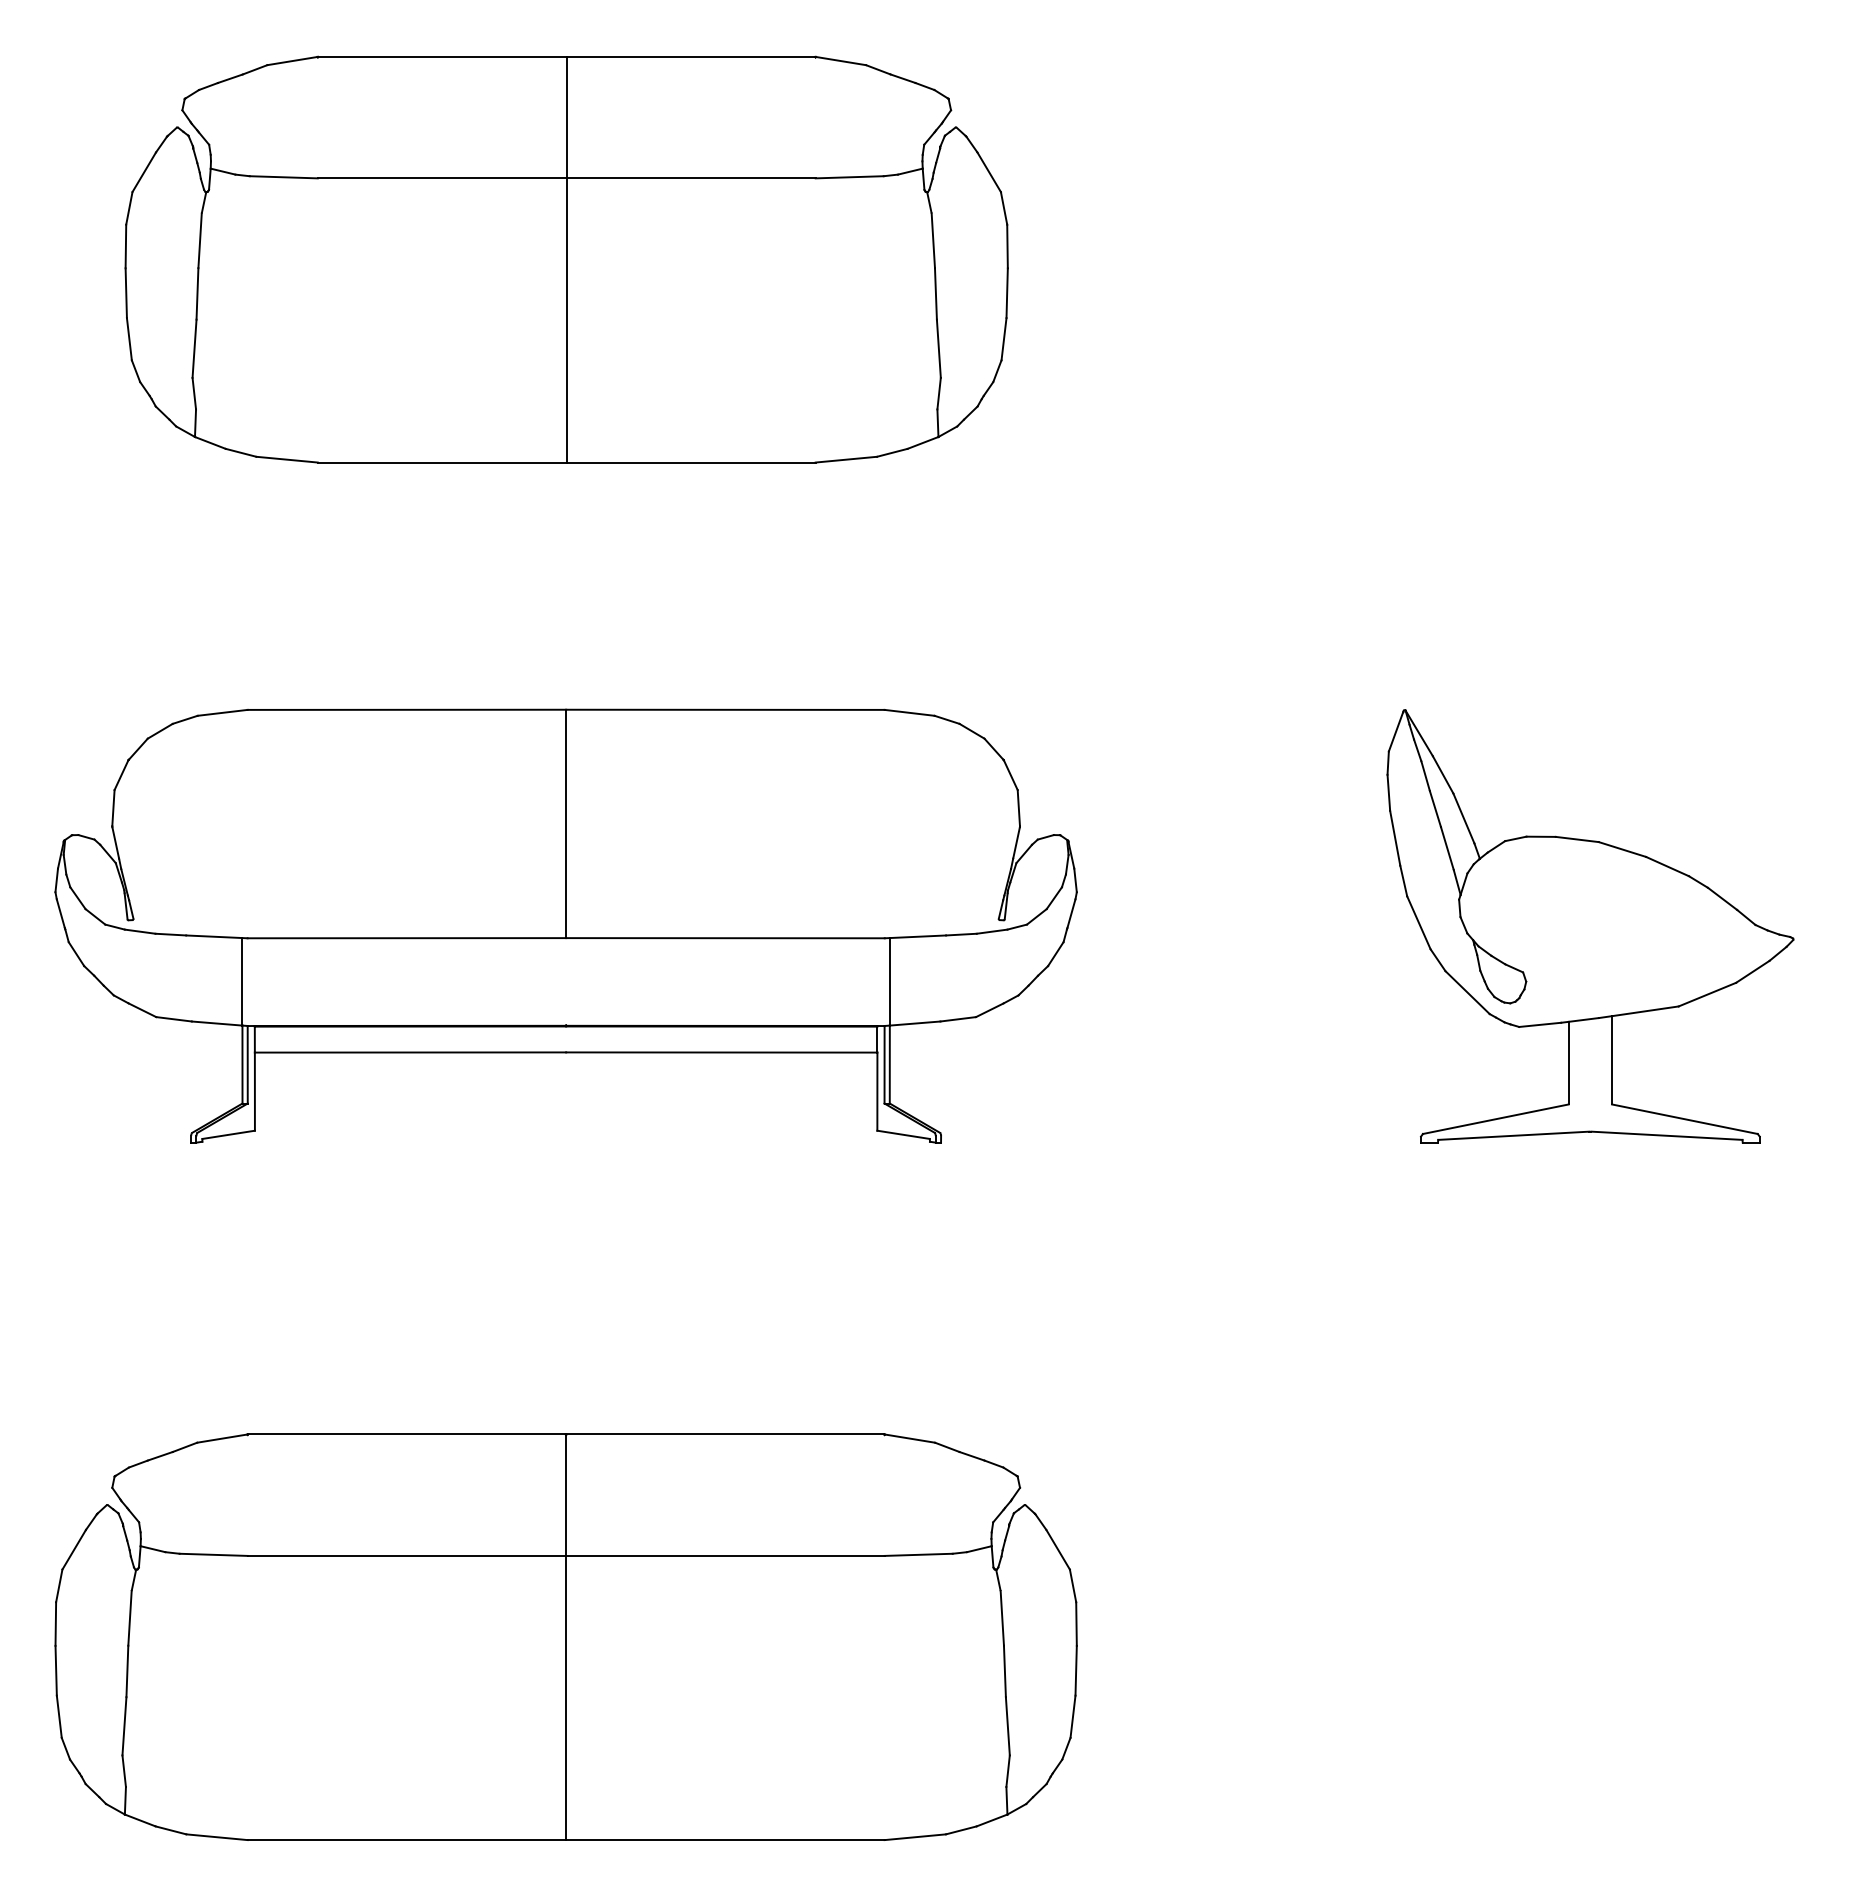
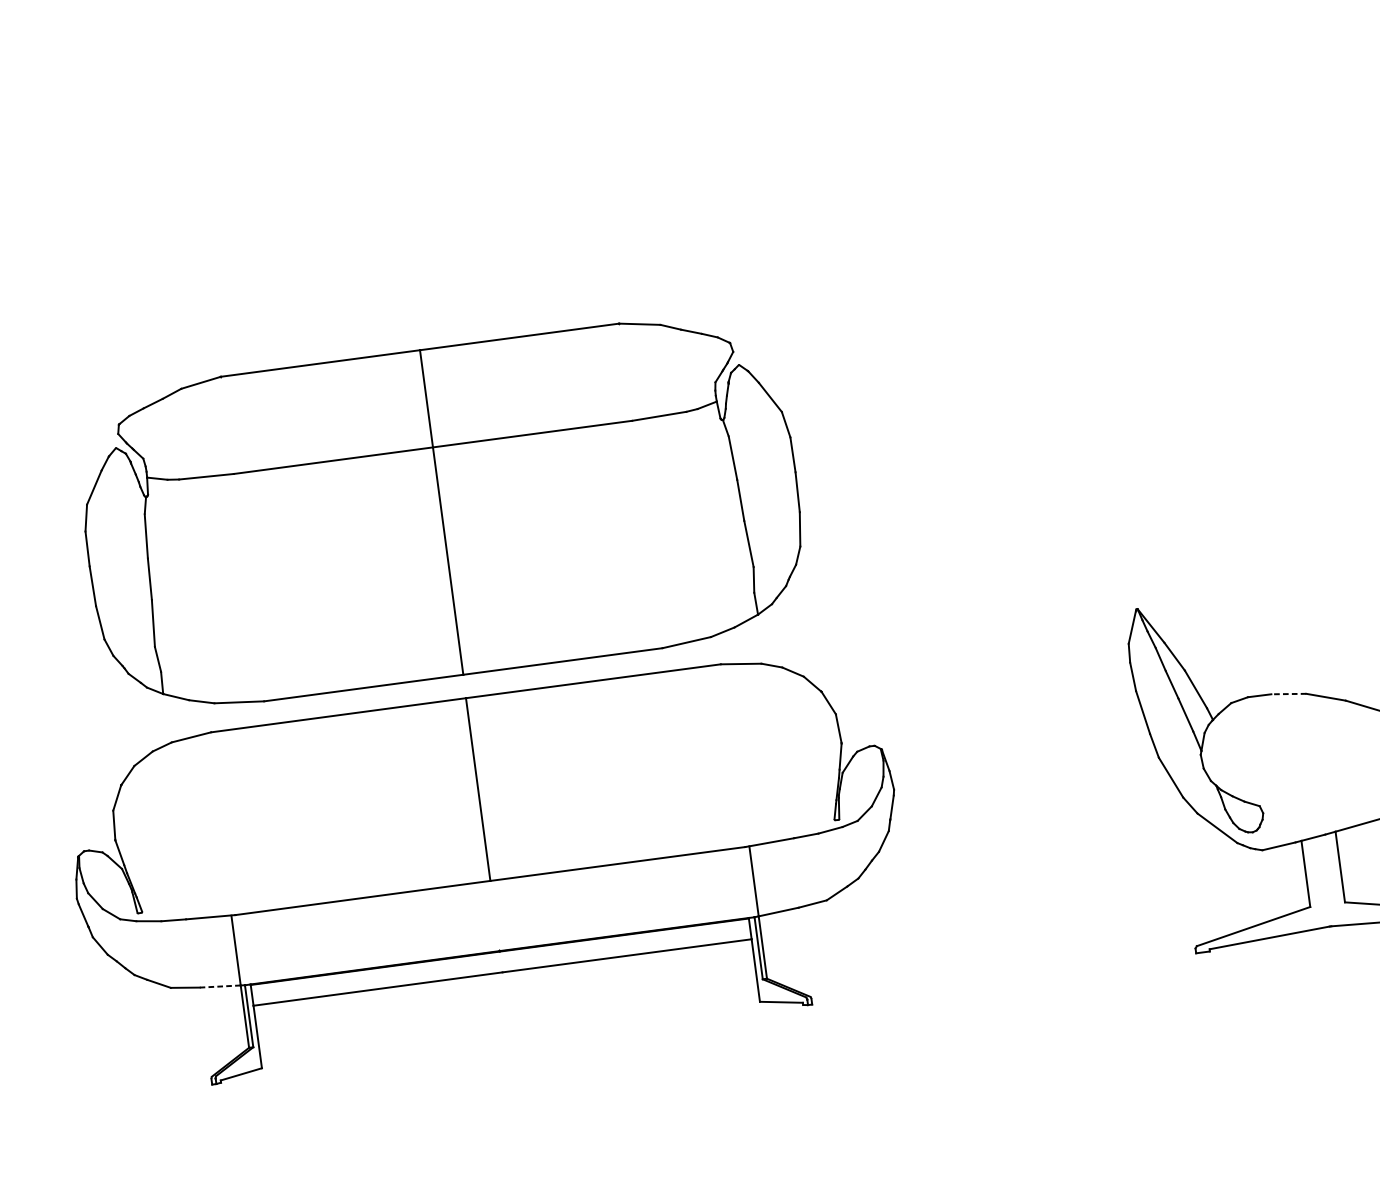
part: (566, 259) -> (441, 512), moved
line: (1577, 839) -> (1289, 694), solid -> dashed
line: (216, 1023) -> (219, 986), solid -> dashed

